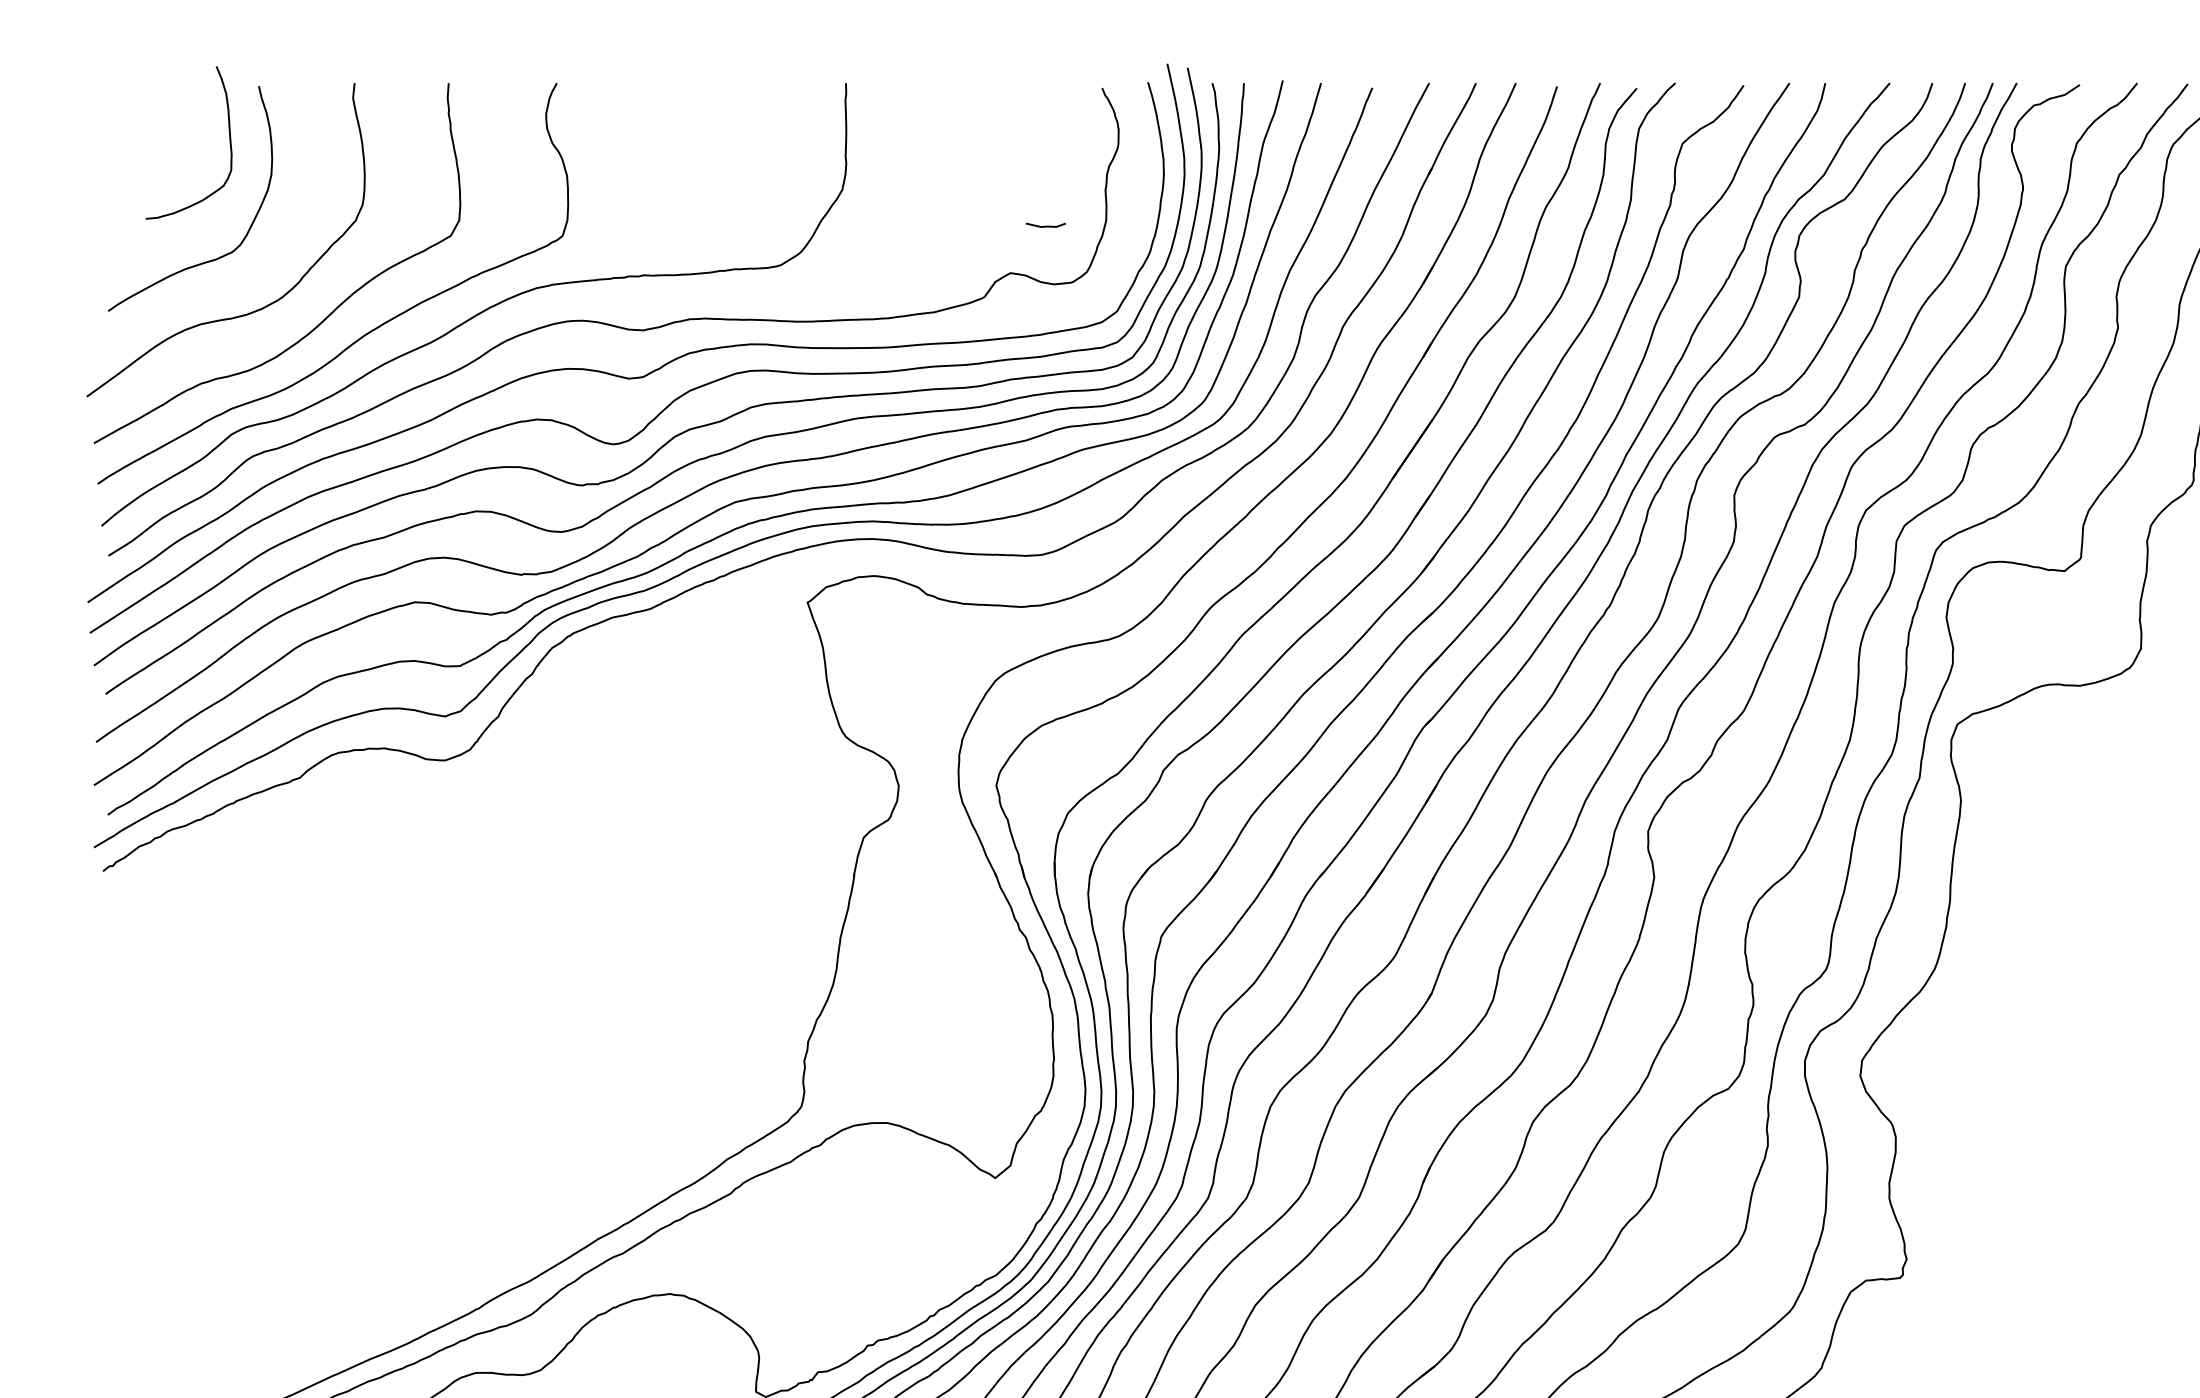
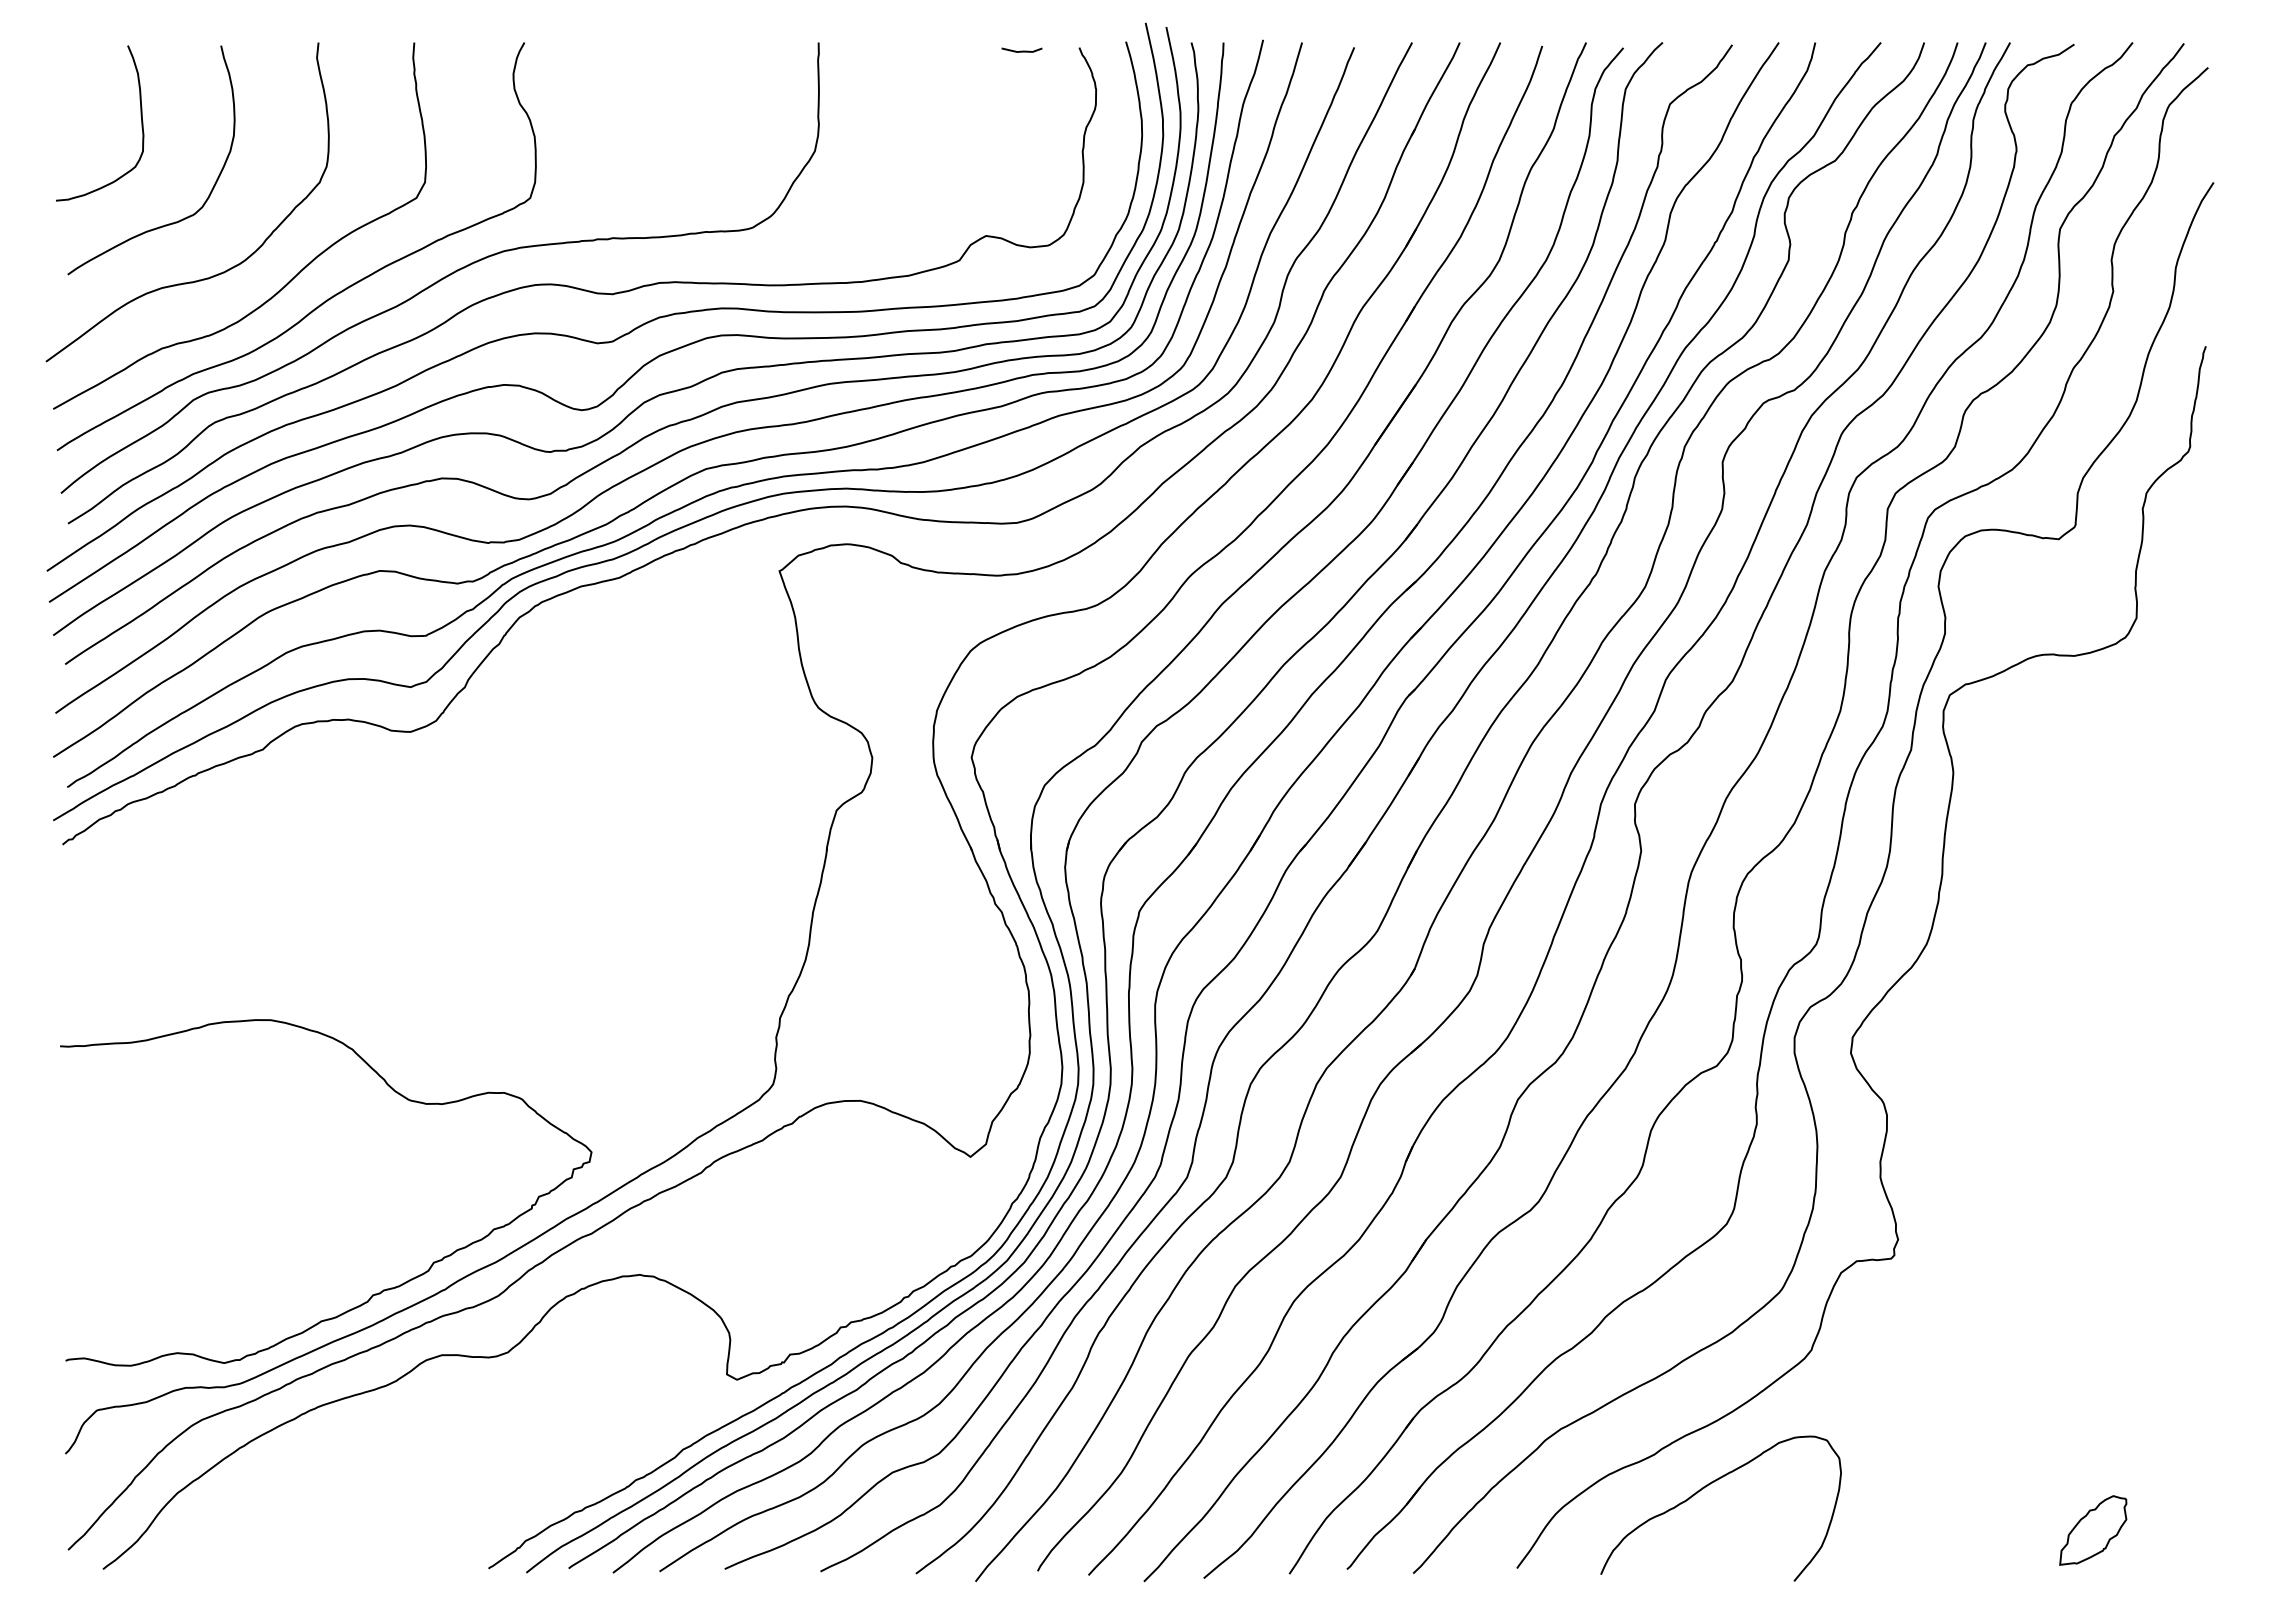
curve: (228, 135) -> (140, 115), moved
line: (1045, 225) -> (1021, 50), moved
curve: (407, 1313) -> (372, 1294), added

